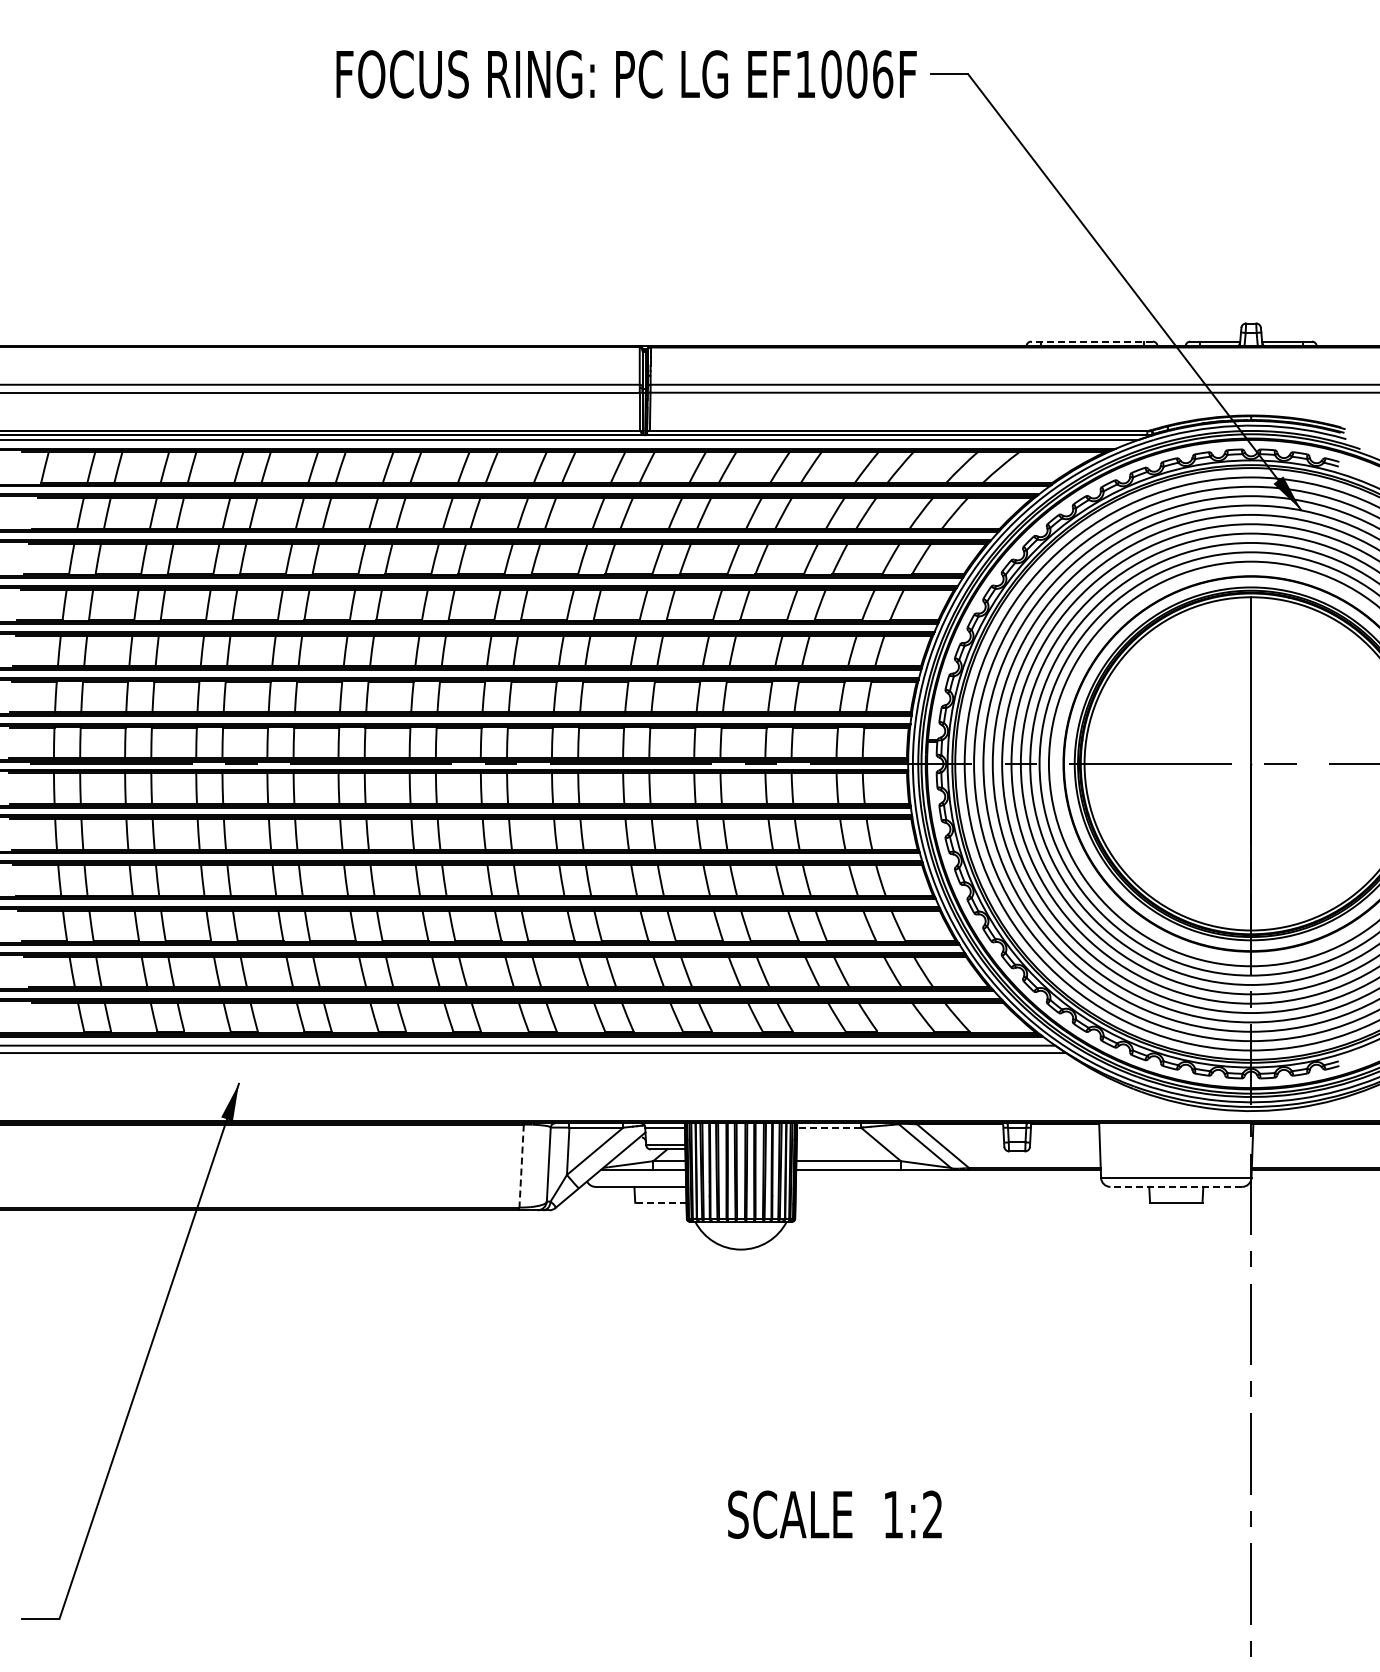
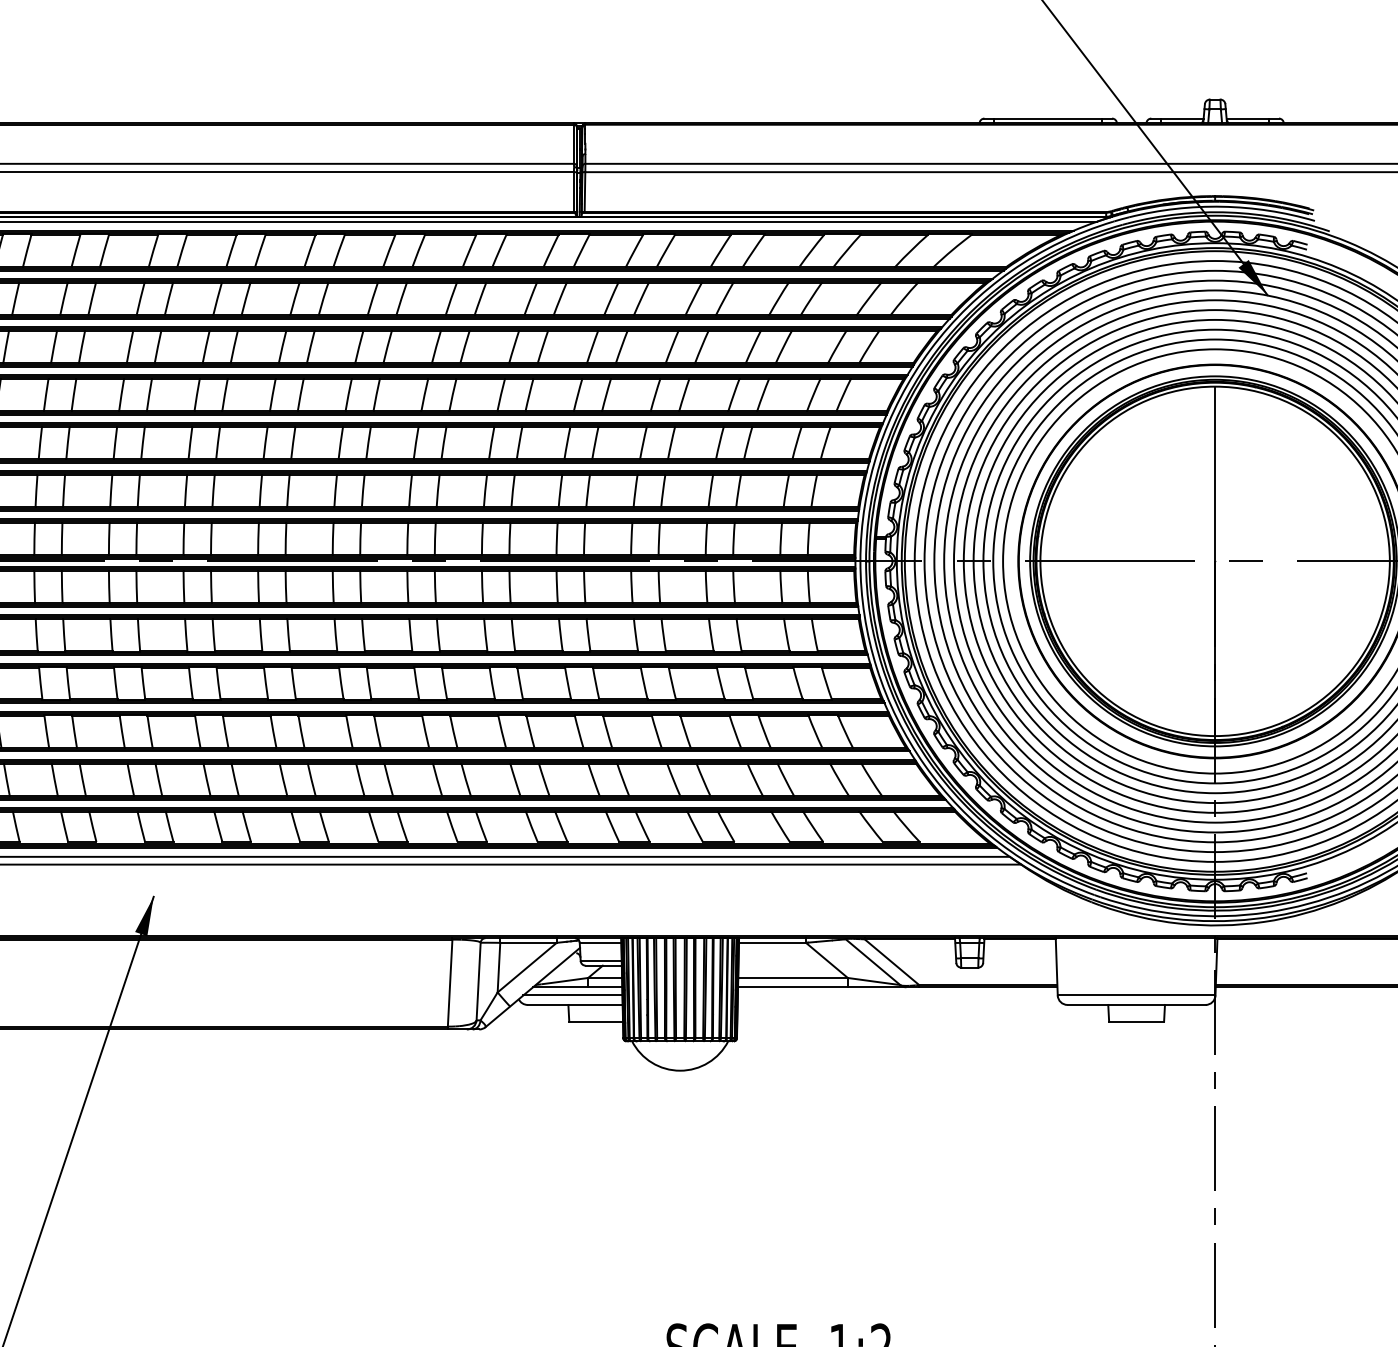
line: (1092, 341) -> (1048, 118), dashed -> solid
line: (829, 1127) -> (772, 942), dashed -> solid
line: (521, 1166) -> (449, 983), dashed -> solid
line: (638, 1177) -> (572, 995), added
line: (1176, 1186) -> (1136, 1004), dashed -> solid
line: (660, 1202) -> (595, 1021), dashed -> solid

